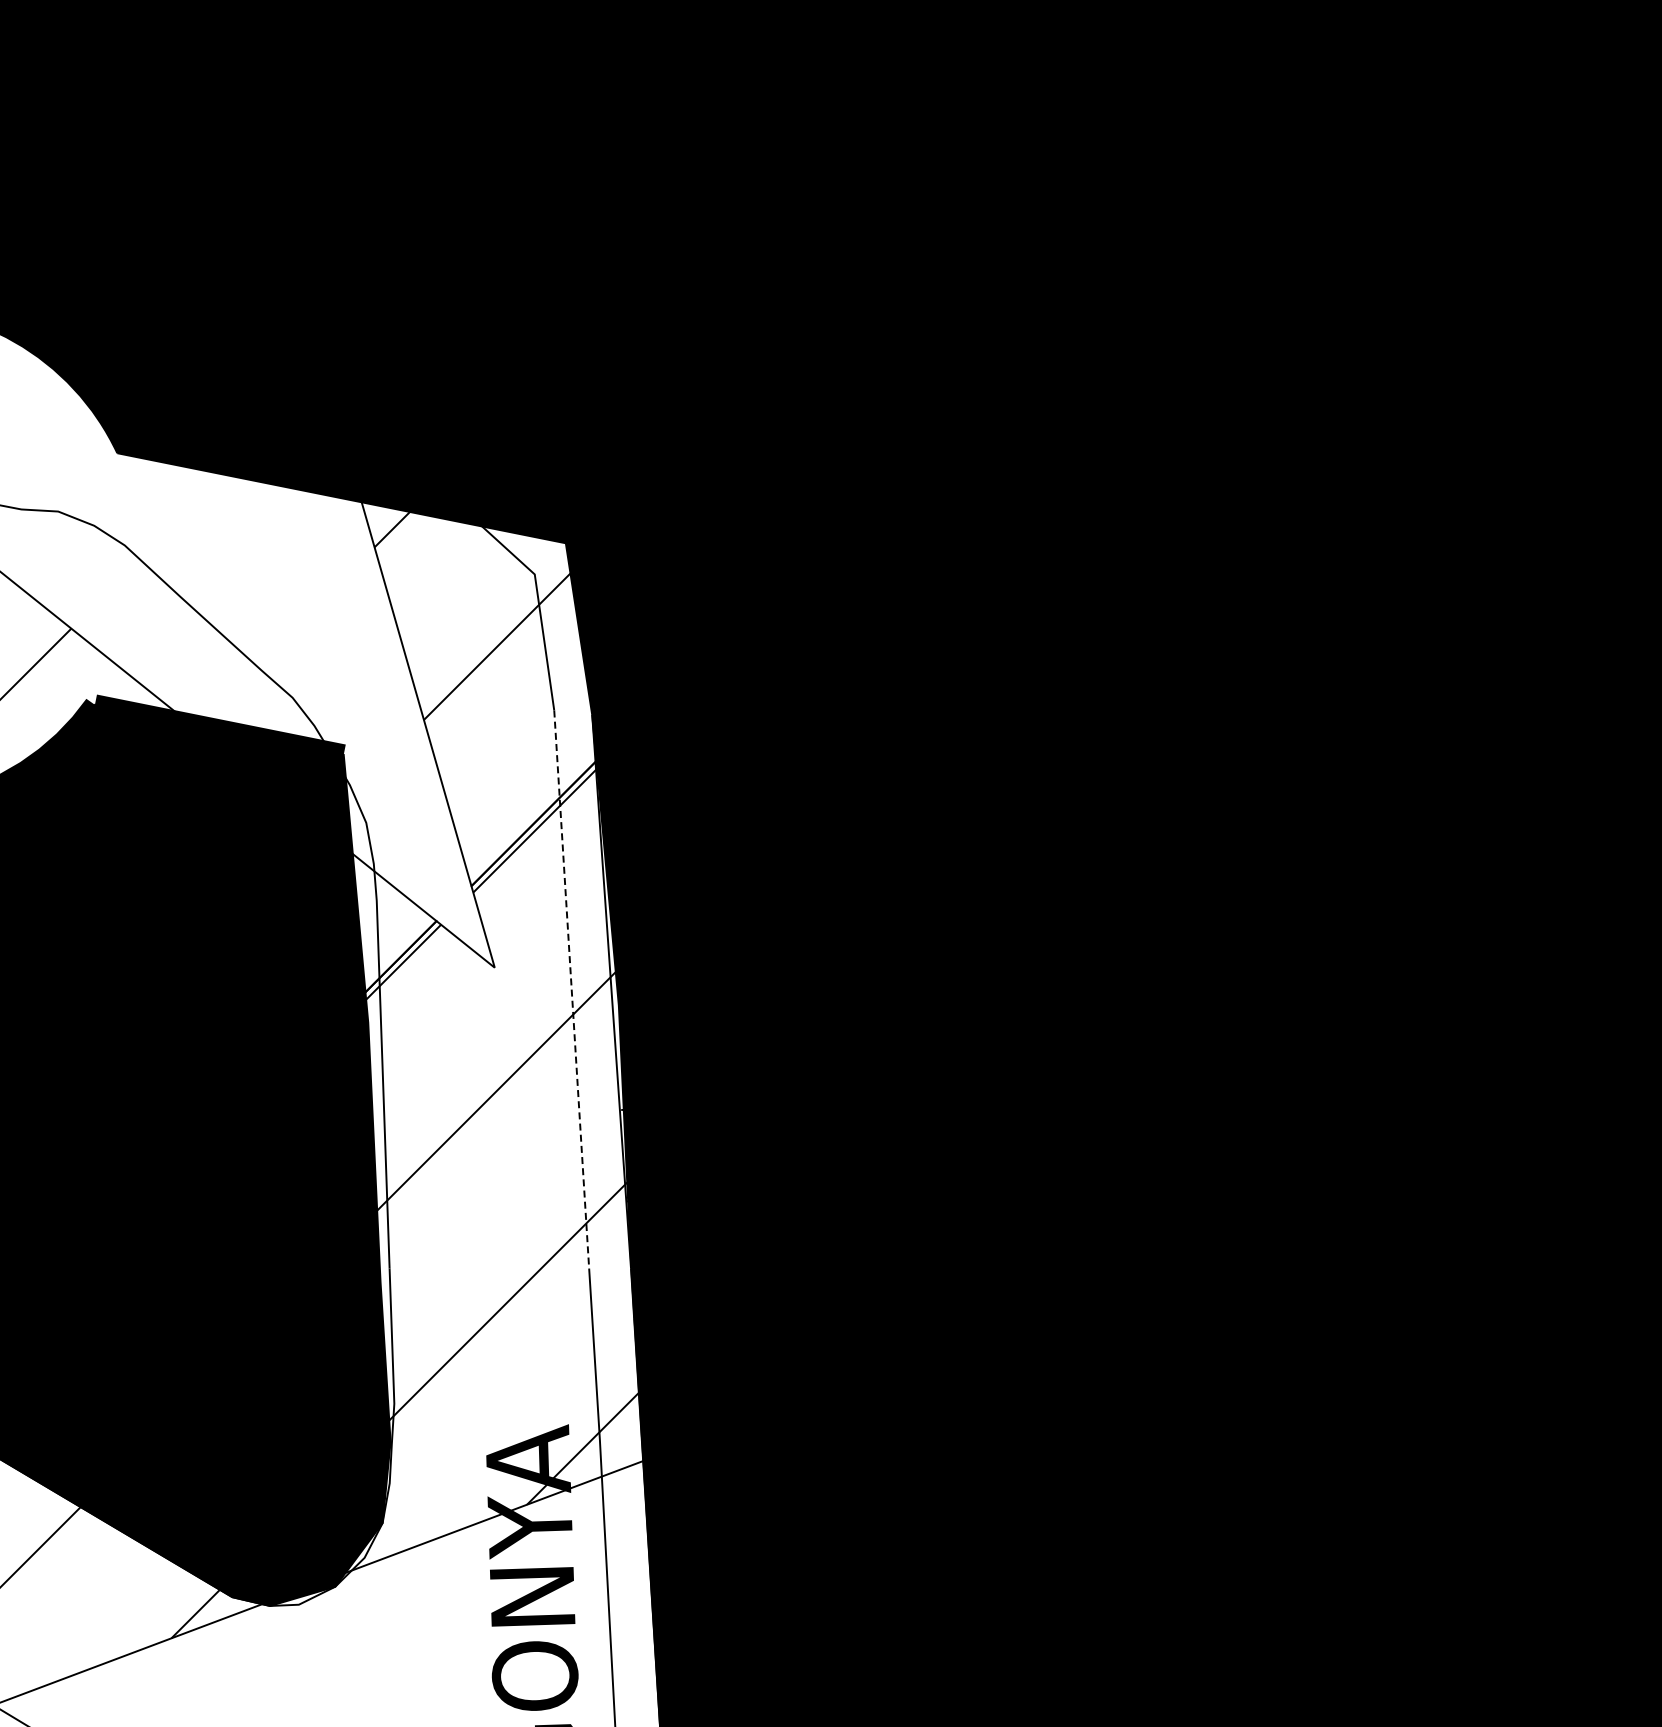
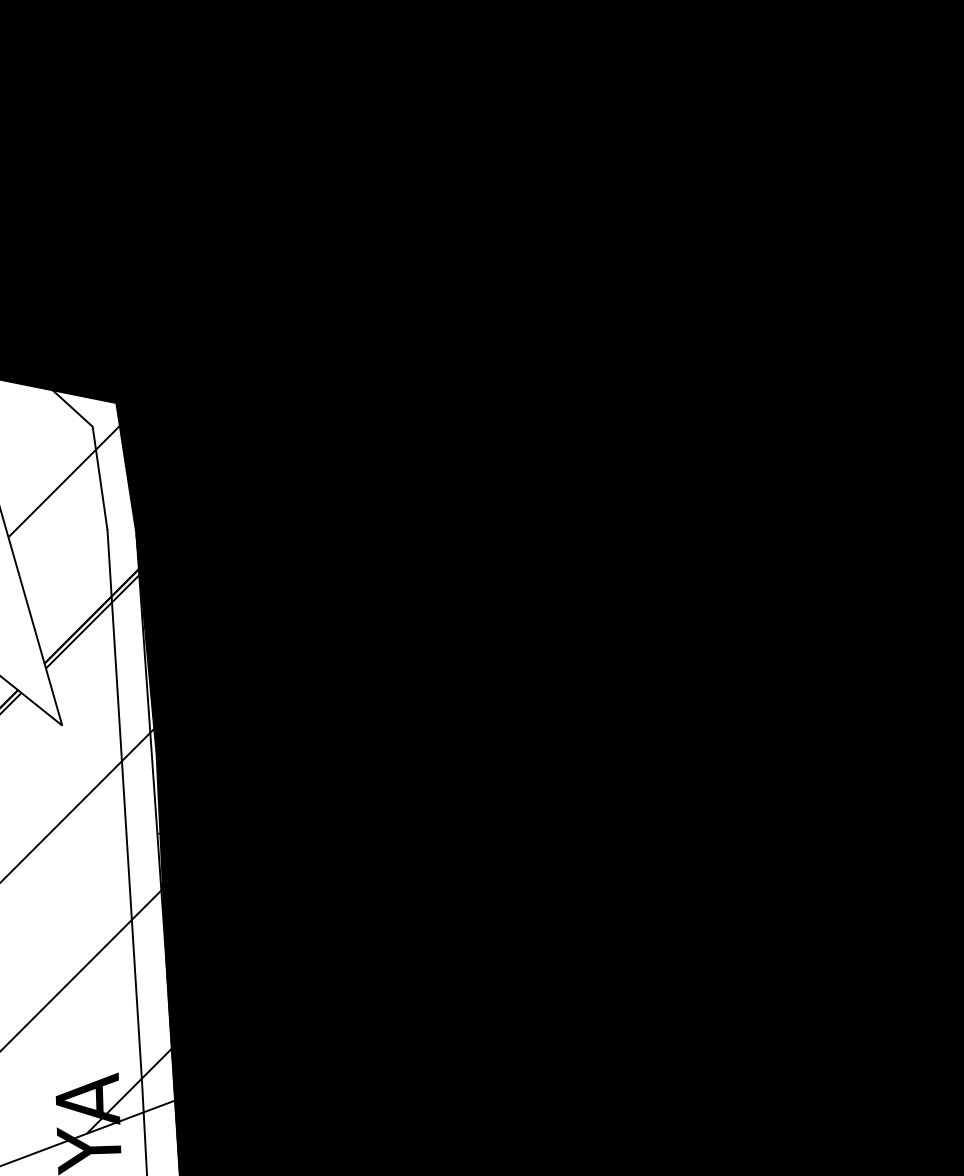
line: (571, 989) -> (120, 742), dashed -> solid

